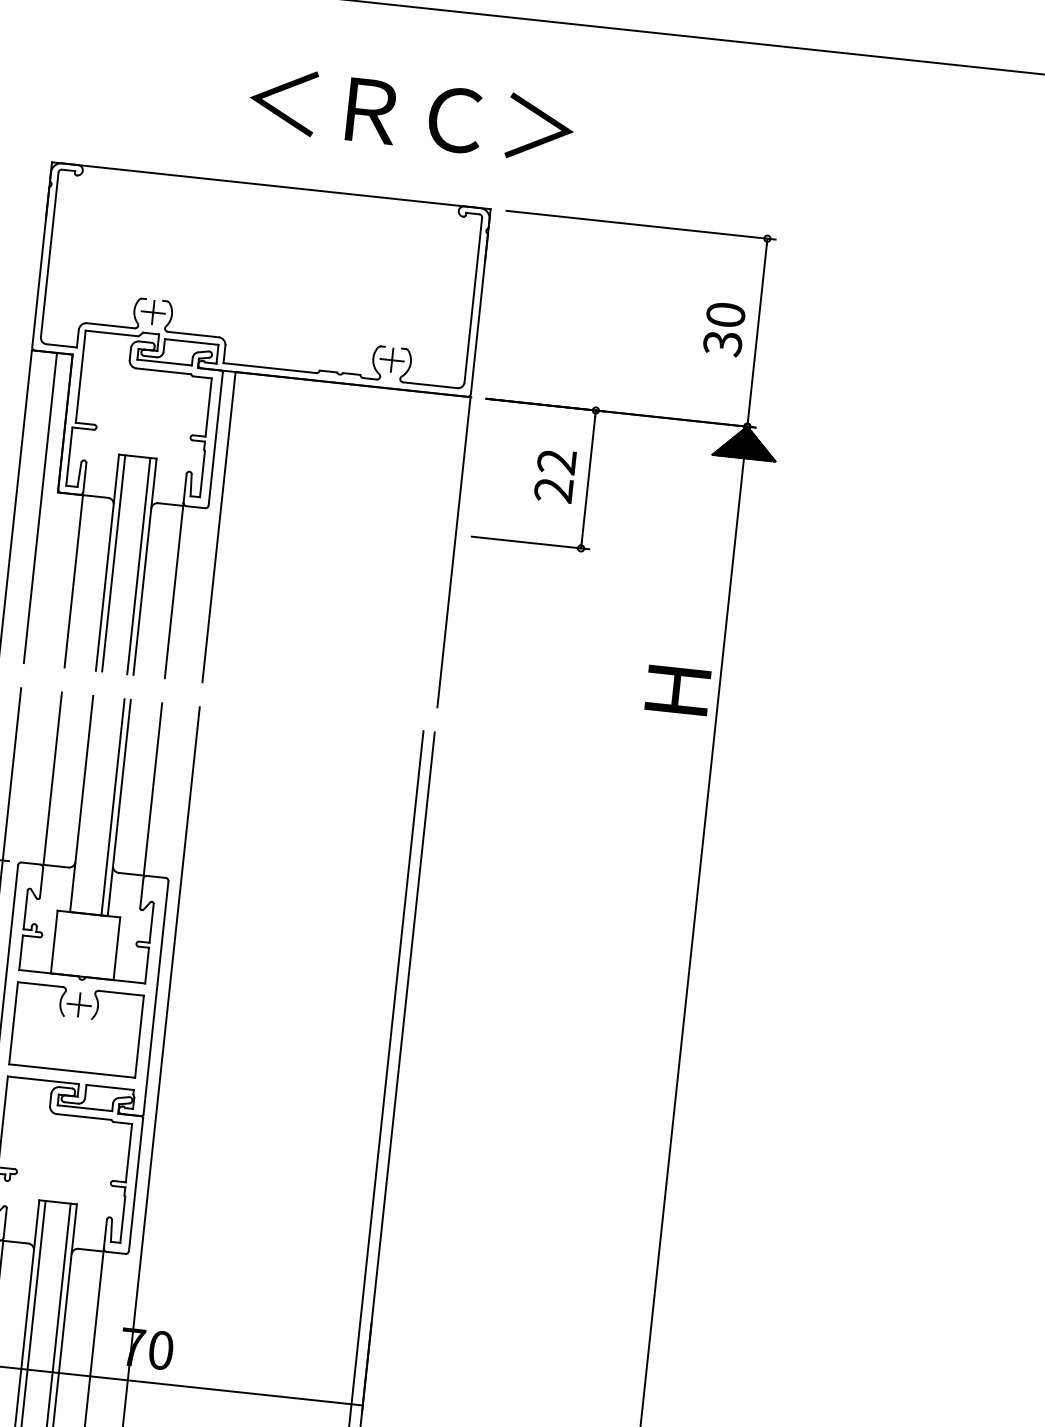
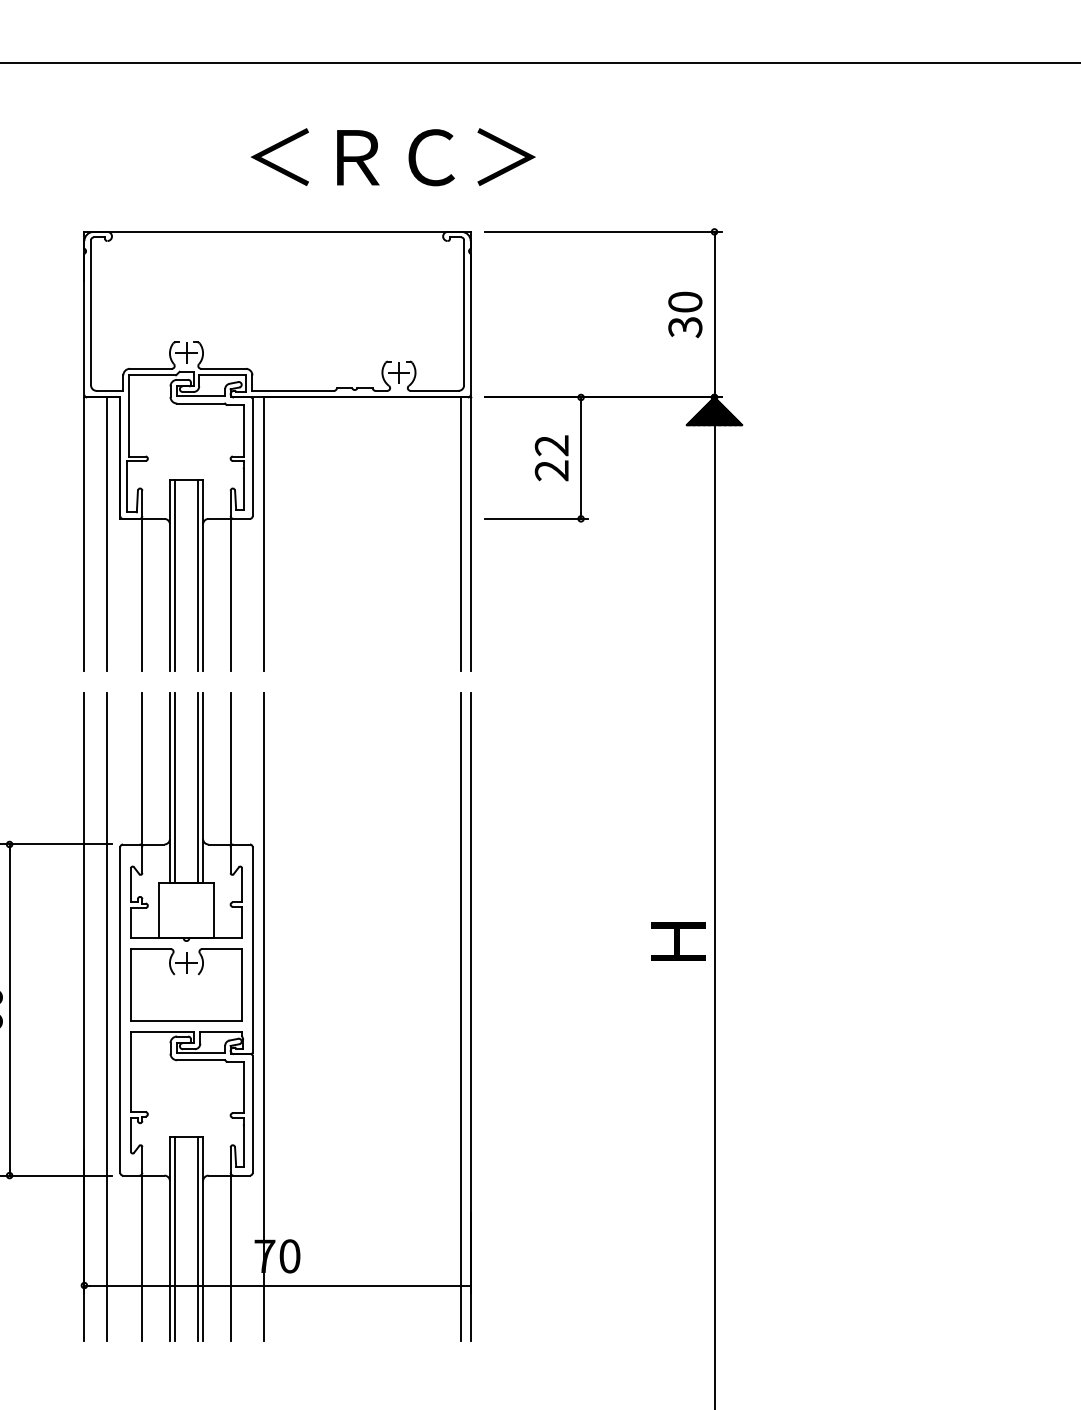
line: (442, 550) -> (460, 533), added
text: (677, 690) -> (678, 941), moved
line: (88, 804) -> (175, 787), added

